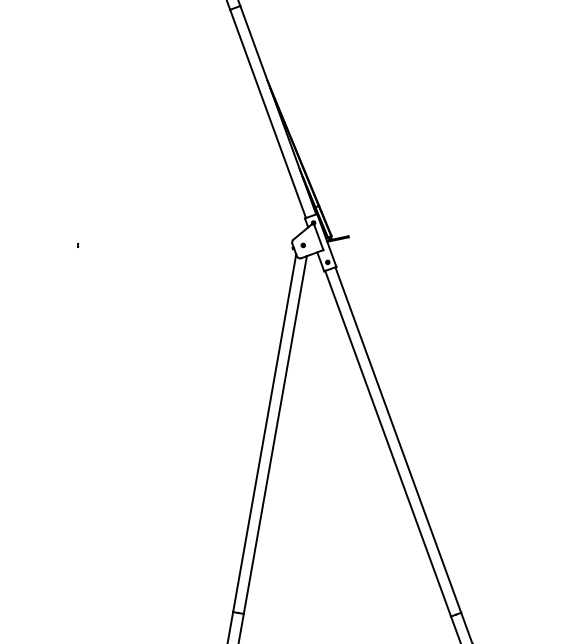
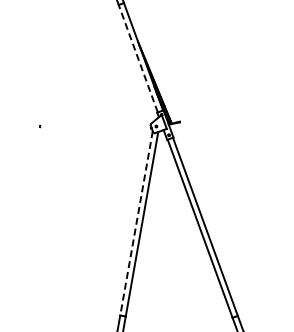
line: (268, 113) -> (138, 58), solid -> dashed
line: (264, 433) -> (136, 223), solid -> dashed

